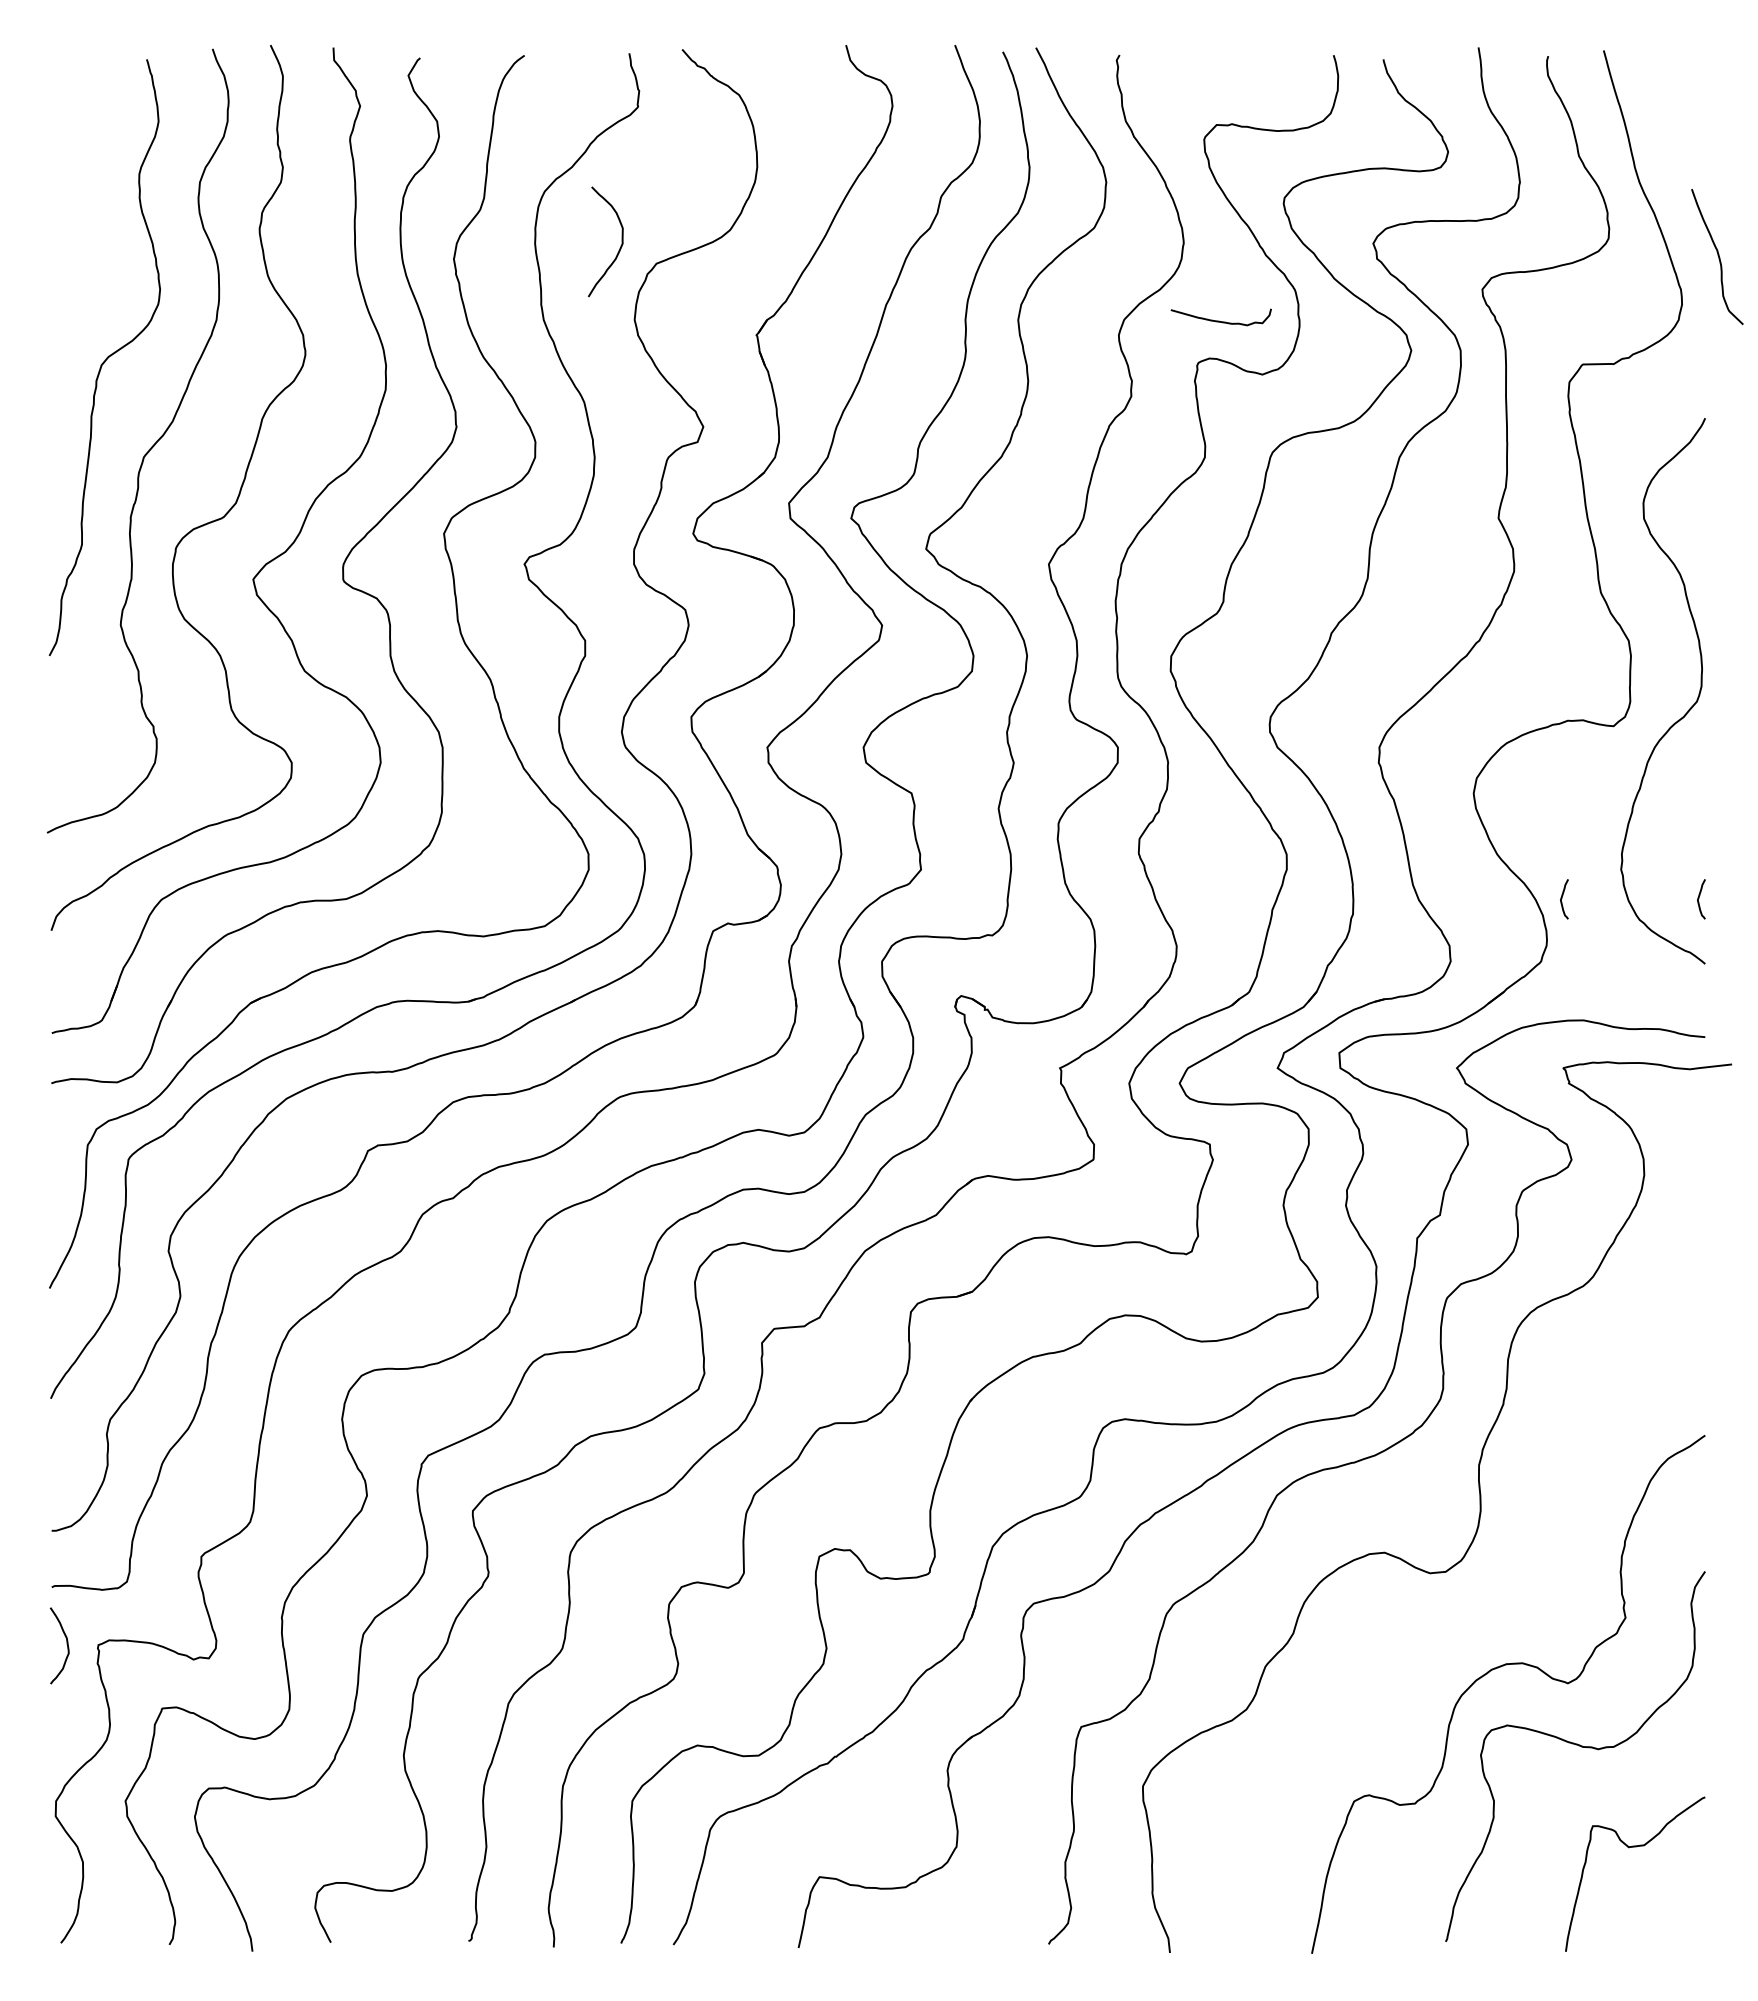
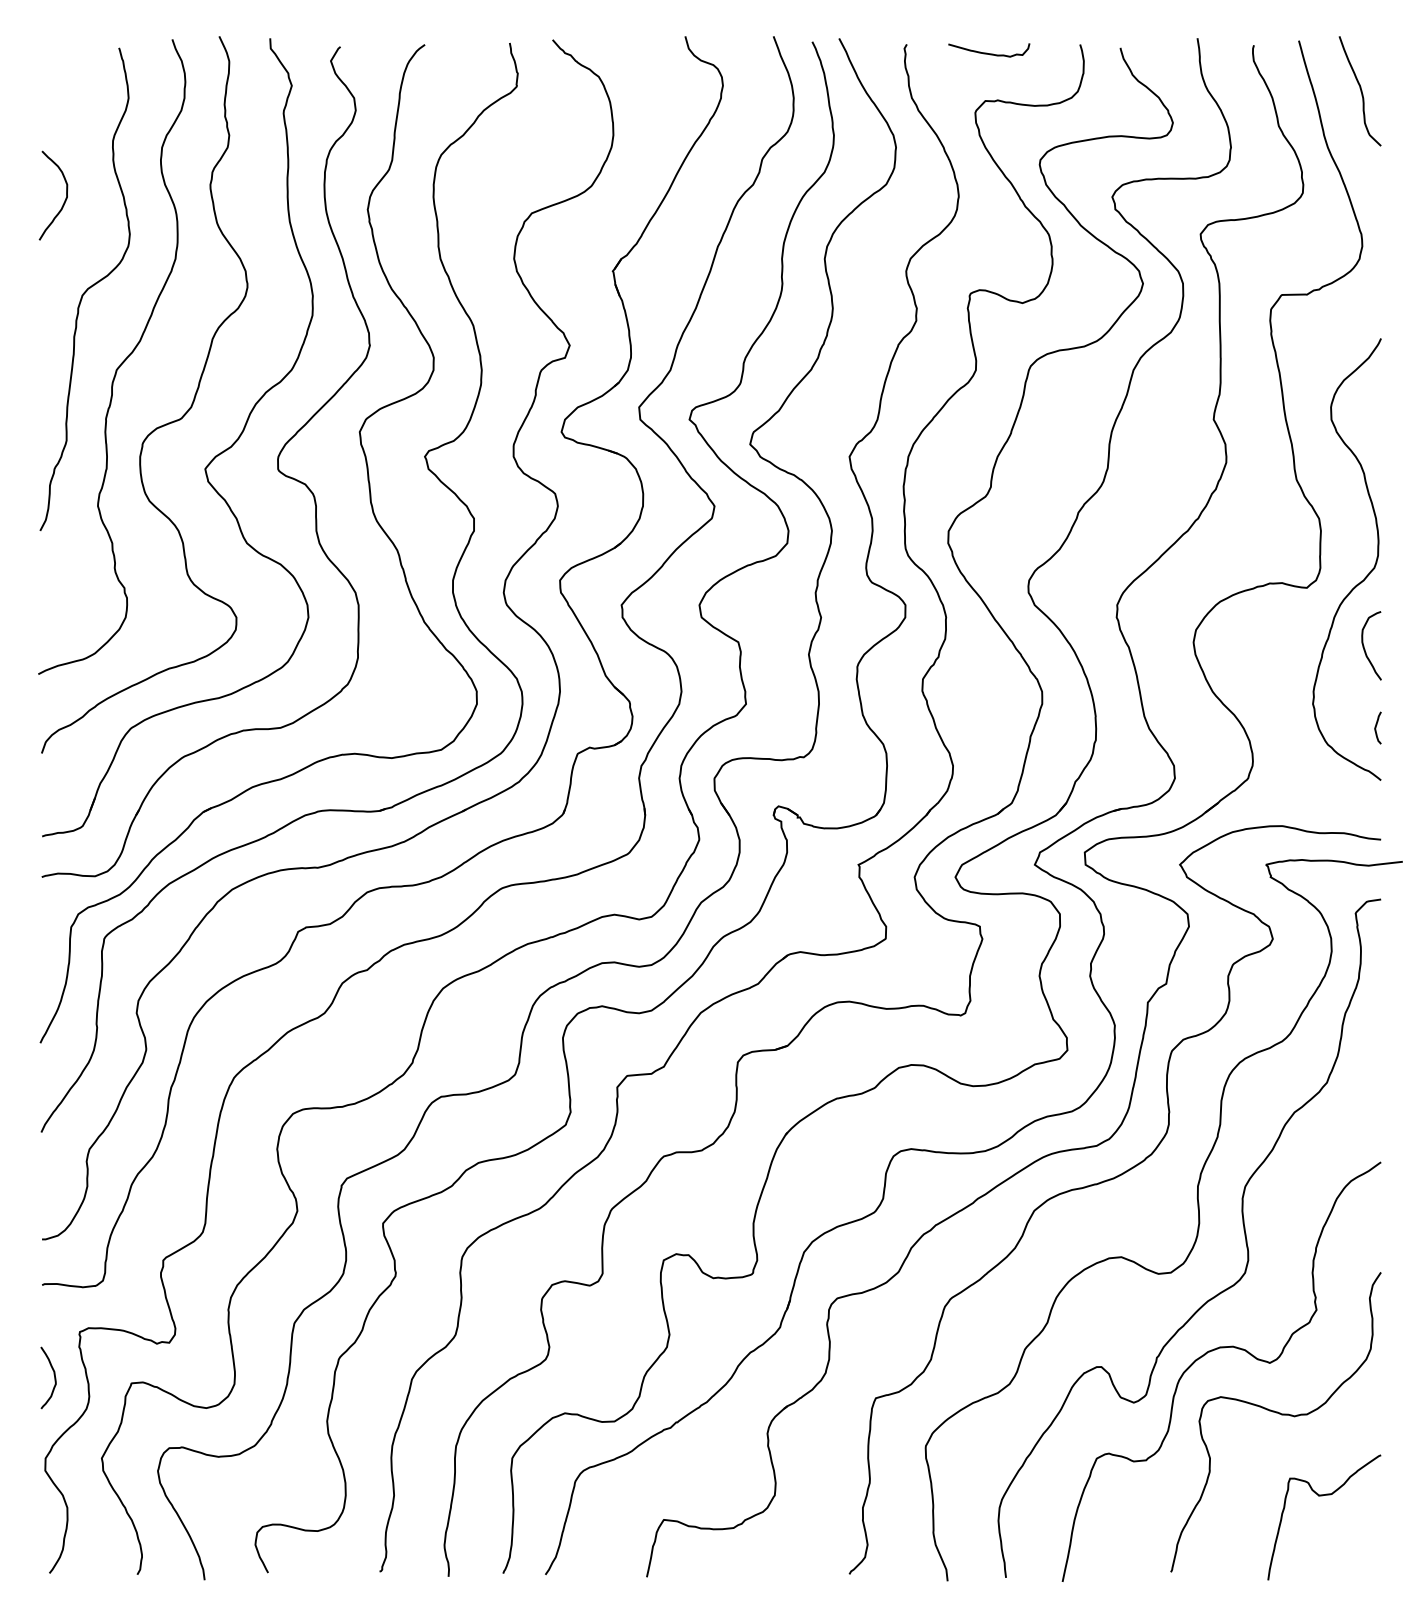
curve: (620, 245) -> (65, 198), moved
curve: (1717, 255) -> (1360, 90), moved
curve: (1219, 320) -> (987, 52), moved
curve: (1685, 801) -> (1365, 648), added
curve: (1562, 898) -> (1265, 727), removed
curve: (1535, 1518) -> (1243, 1229), added
curve: (66, 1644) -> (54, 1376), moved

